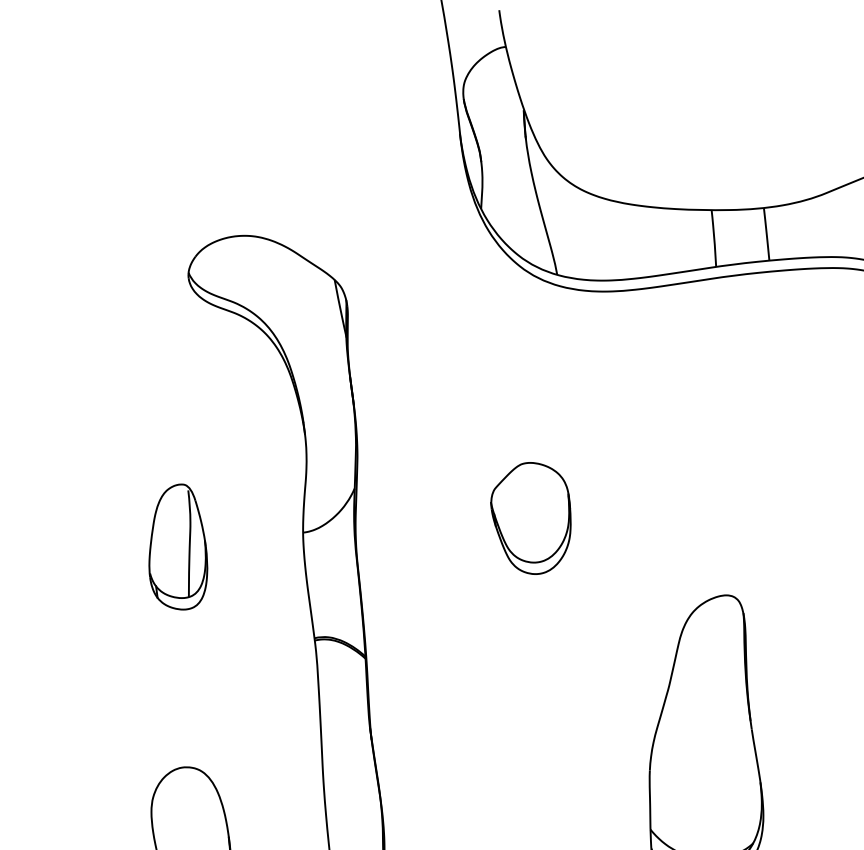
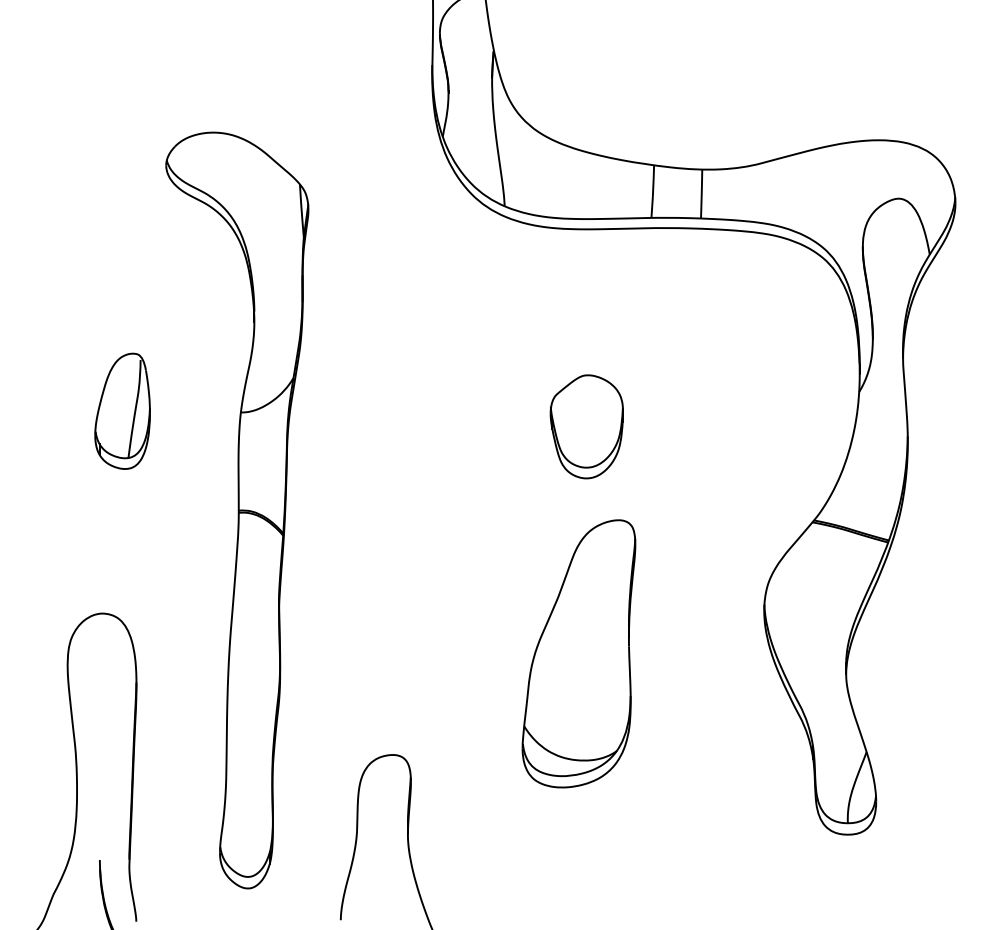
part: (531, 518) -> (586, 426), moved

